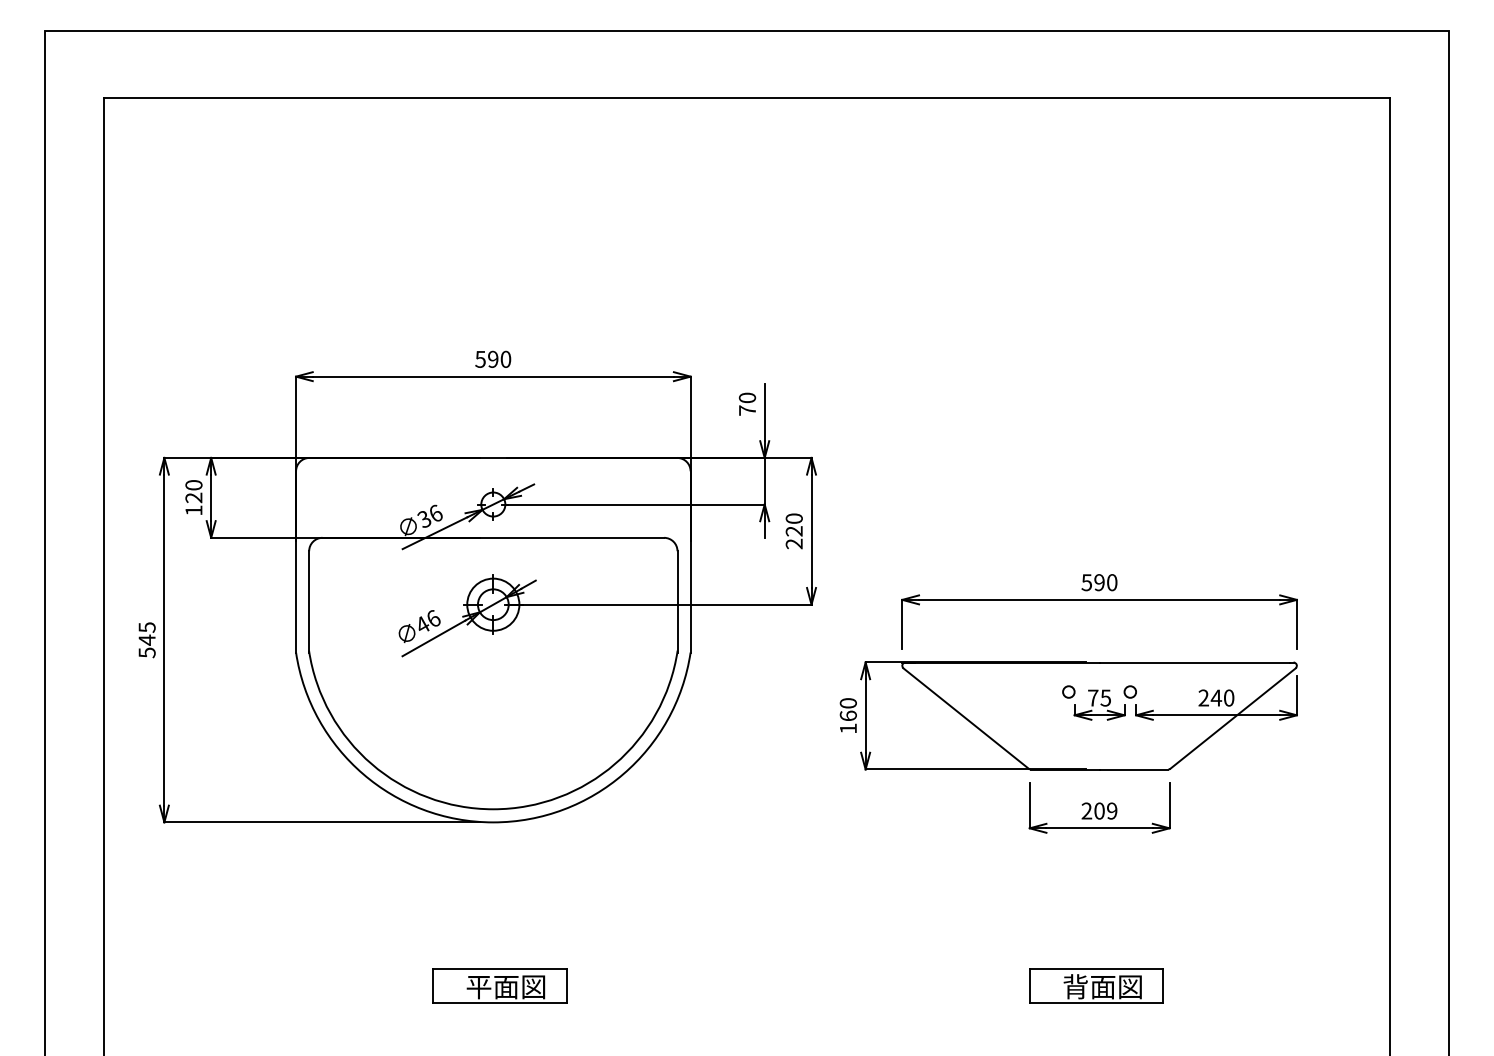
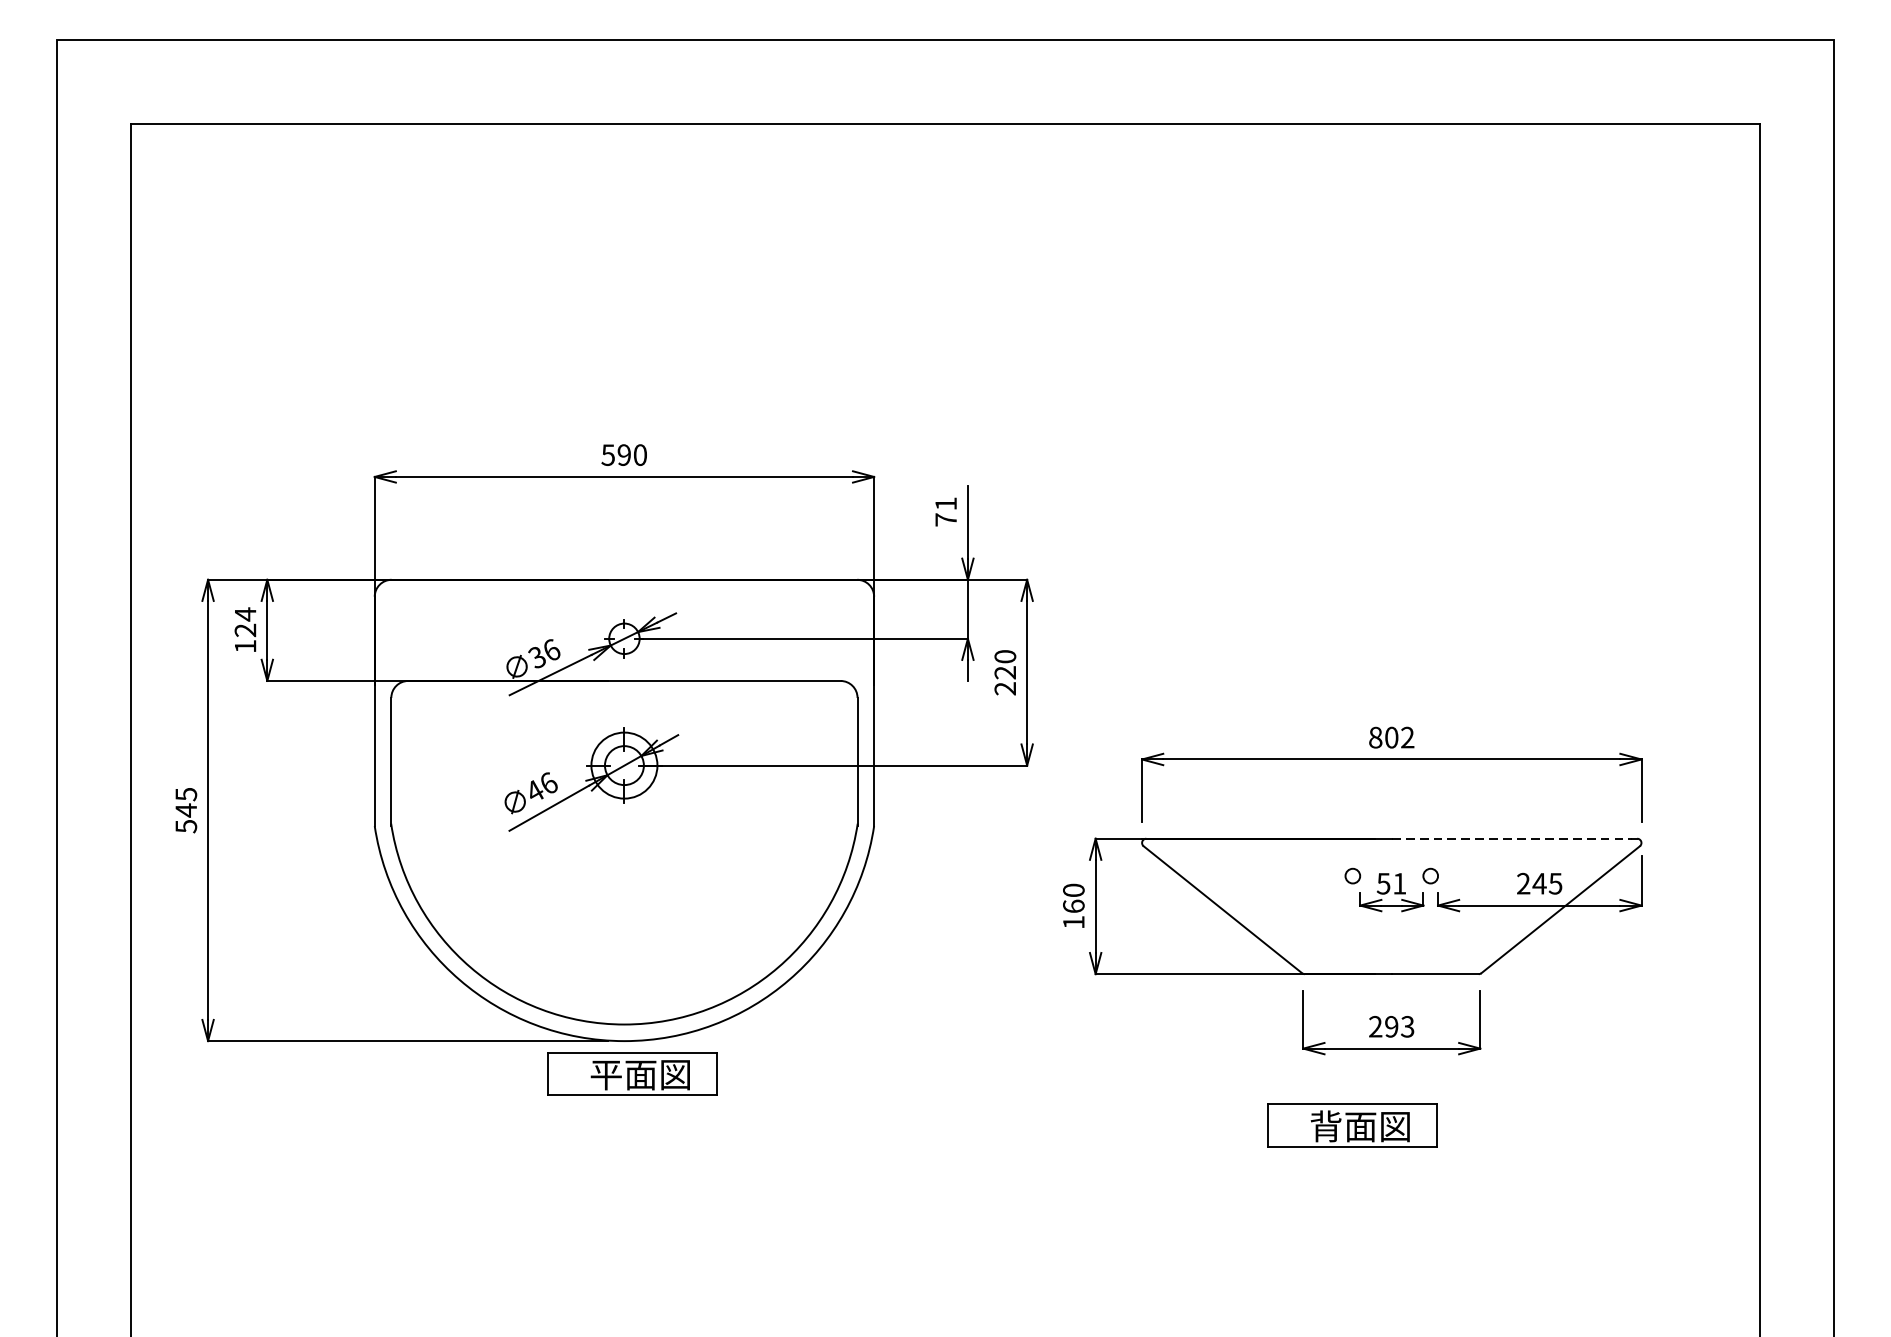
text: (747, 397) -> (946, 503), 70 -> 71
text: (193, 484) -> (244, 613), 120 -> 124
text: (1099, 582) -> (1391, 737), 590 -> 802
line: (1195, 662) -> (1513, 838), solid -> dashed
text: (1098, 697) -> (1390, 883), 75 -> 51
text: (1228, 697) -> (1554, 883), 240 -> 245
text: (1105, 810) -> (1399, 1026), 209 -> 293
part: (499, 985) -> (632, 1072), moved
part: (1096, 985) -> (1352, 1124), moved

